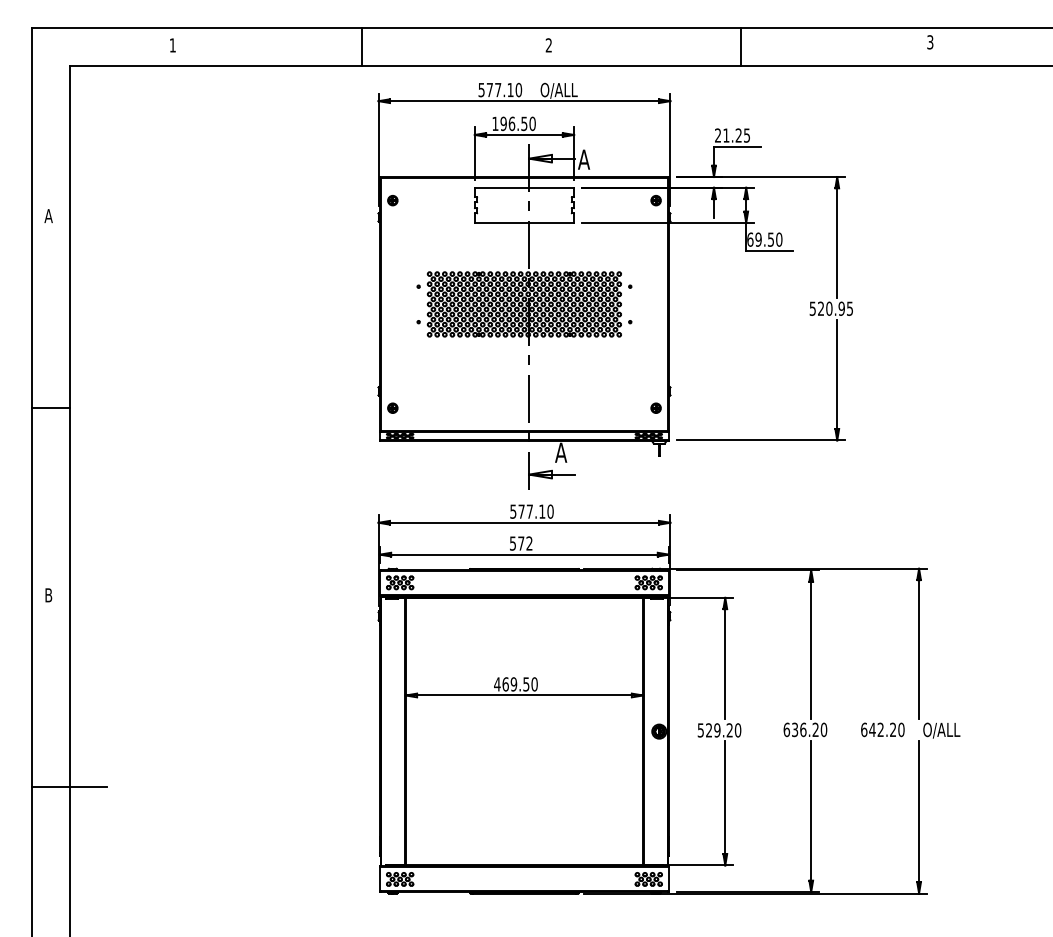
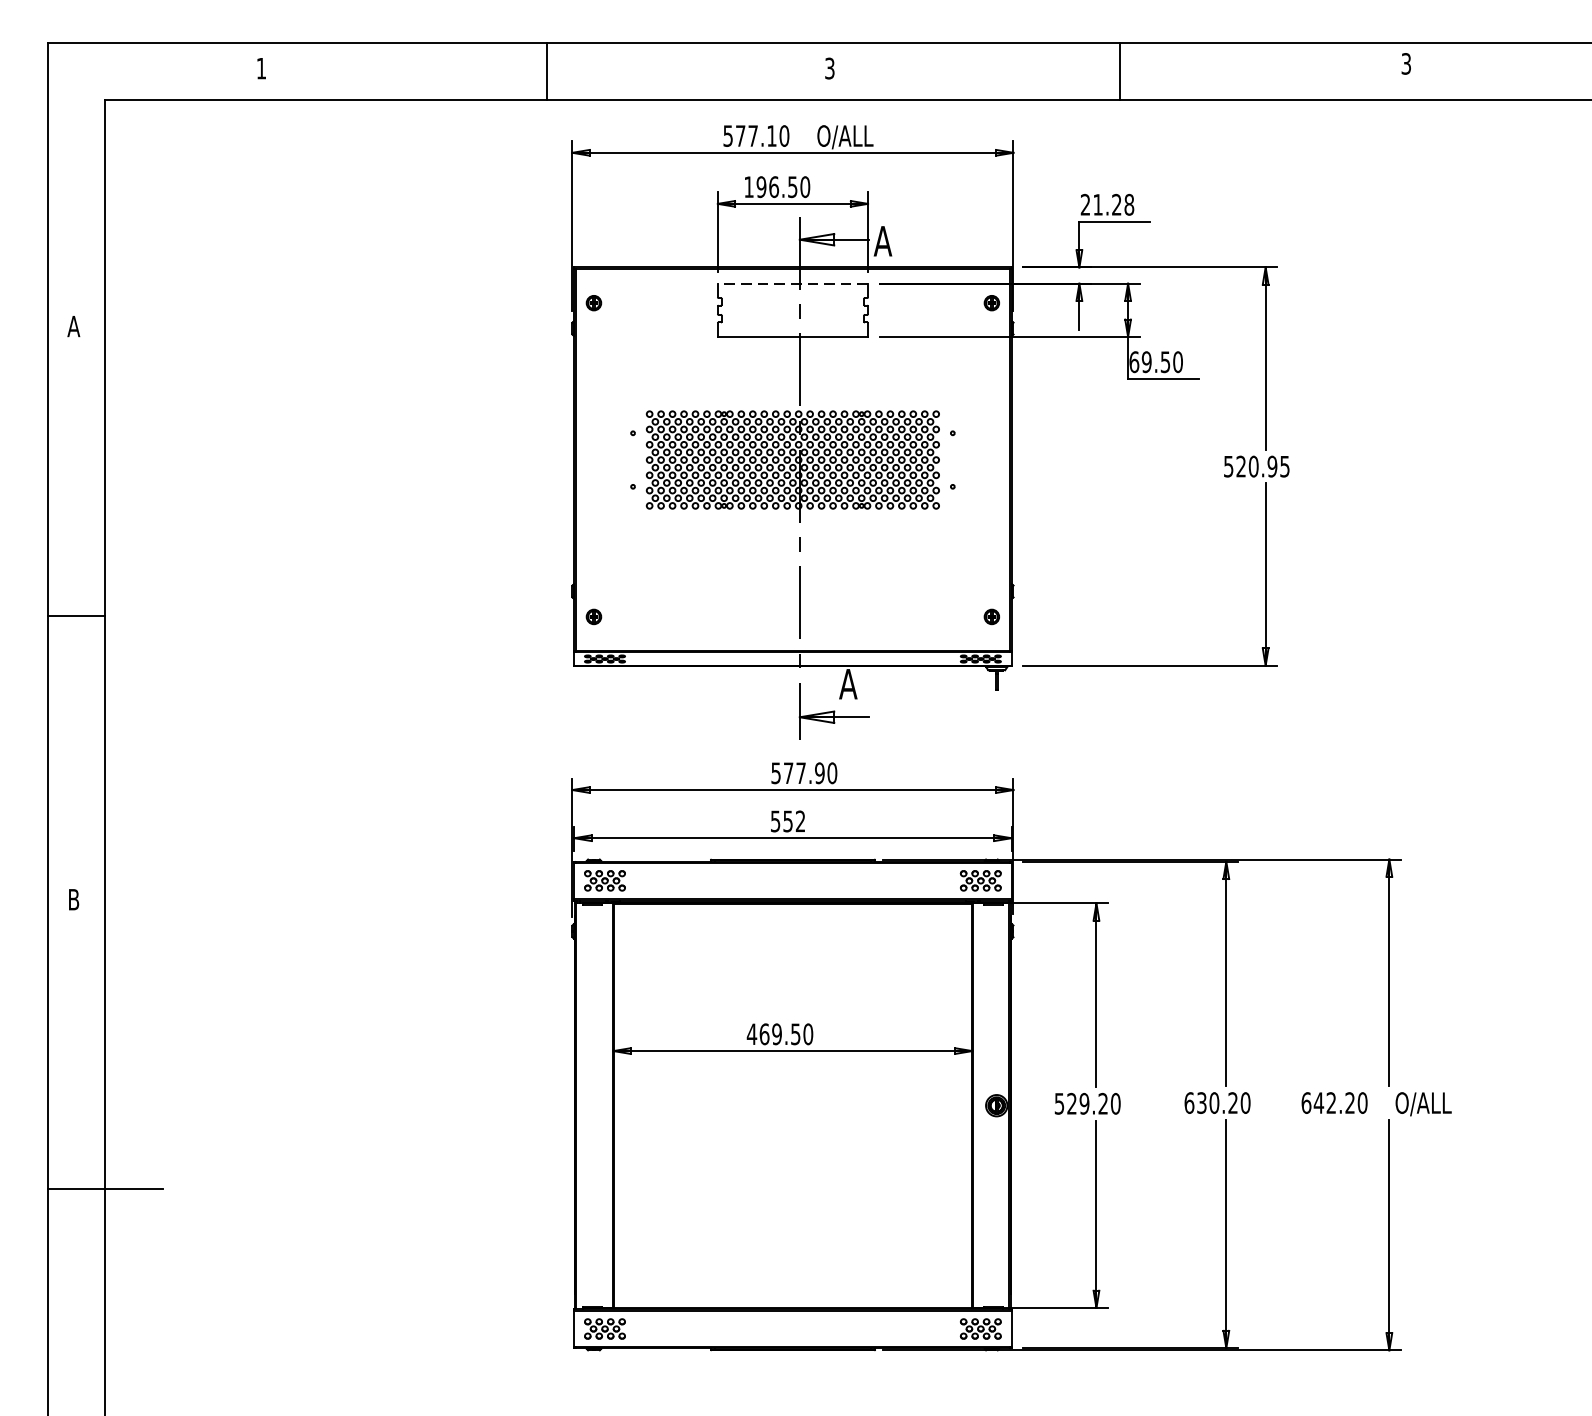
text: (548, 45) -> (829, 68), 2 -> 3
text: (746, 135) -> (1128, 204), 21.25 -> 21.28
line: (524, 187) -> (792, 283), solid -> dashed
text: (542, 511) -> (820, 772), 577.10 -> 577.90
text: (521, 543) -> (788, 821), 572 -> 552
text: (803, 729) -> (1214, 1102), 636.20 -> 630.20

